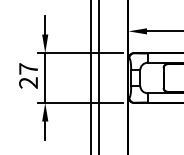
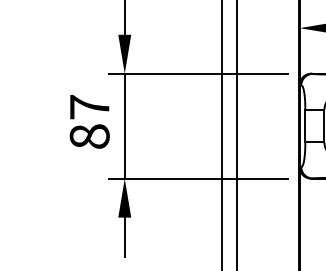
text: (28, 82) -> (89, 135), 27 -> 87

